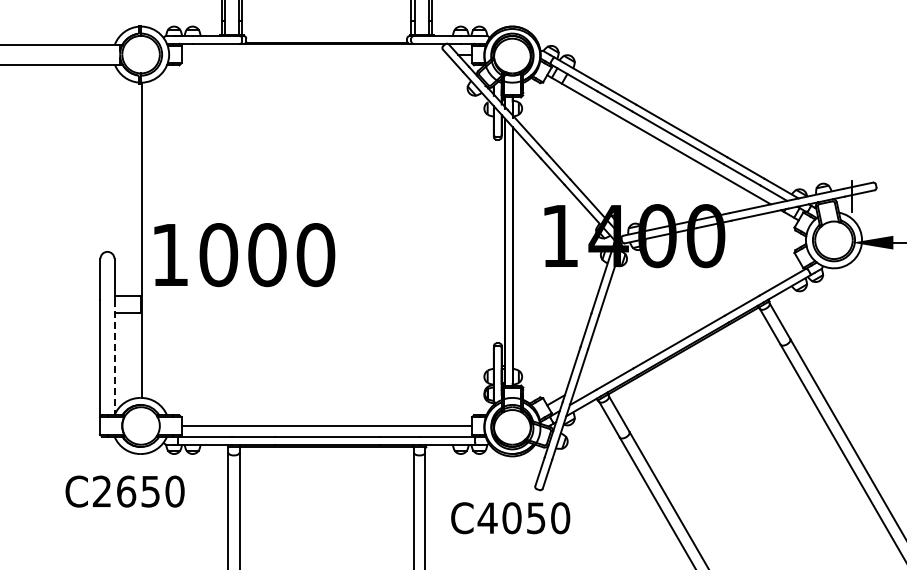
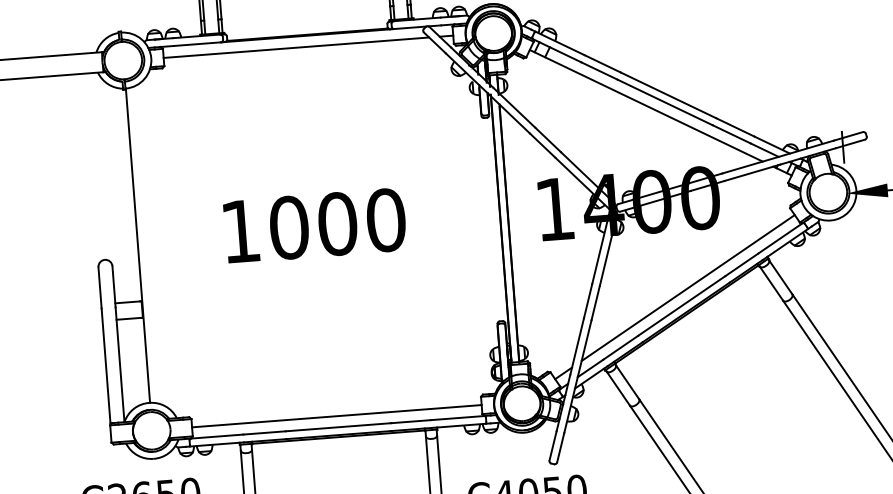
line: (314, 55) -> (296, 48), added
text: (244, 255) -> (314, 226), moved
line: (686, 324) -> (687, 287), added
line: (114, 357) -> (120, 364), dashed -> solid

